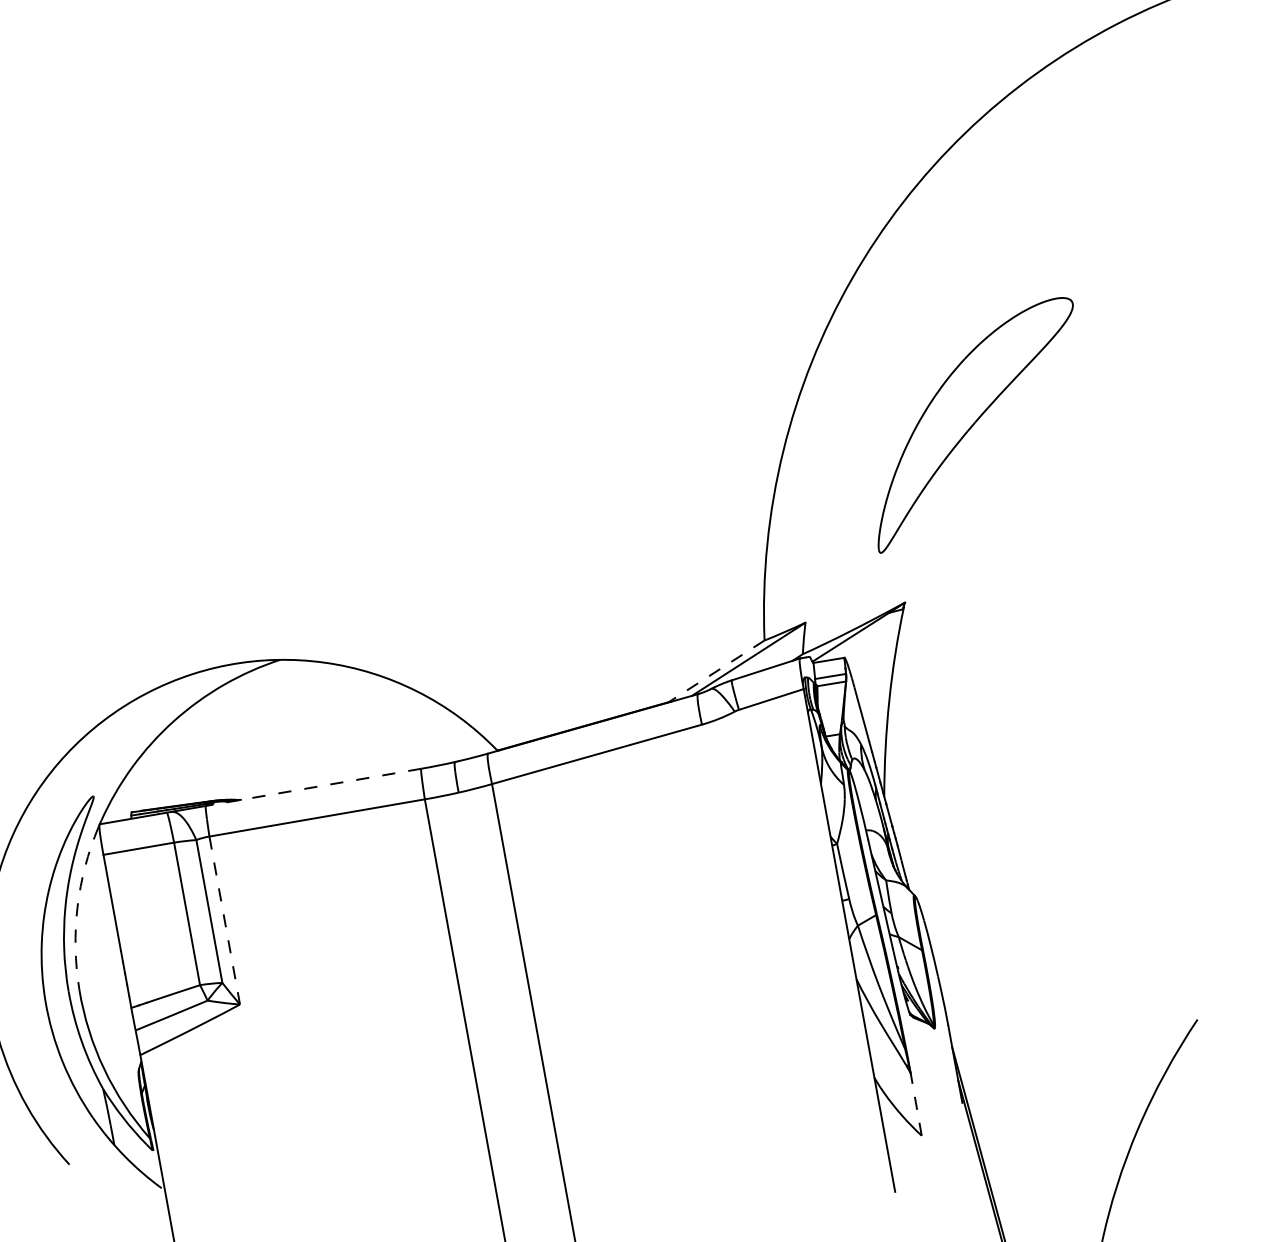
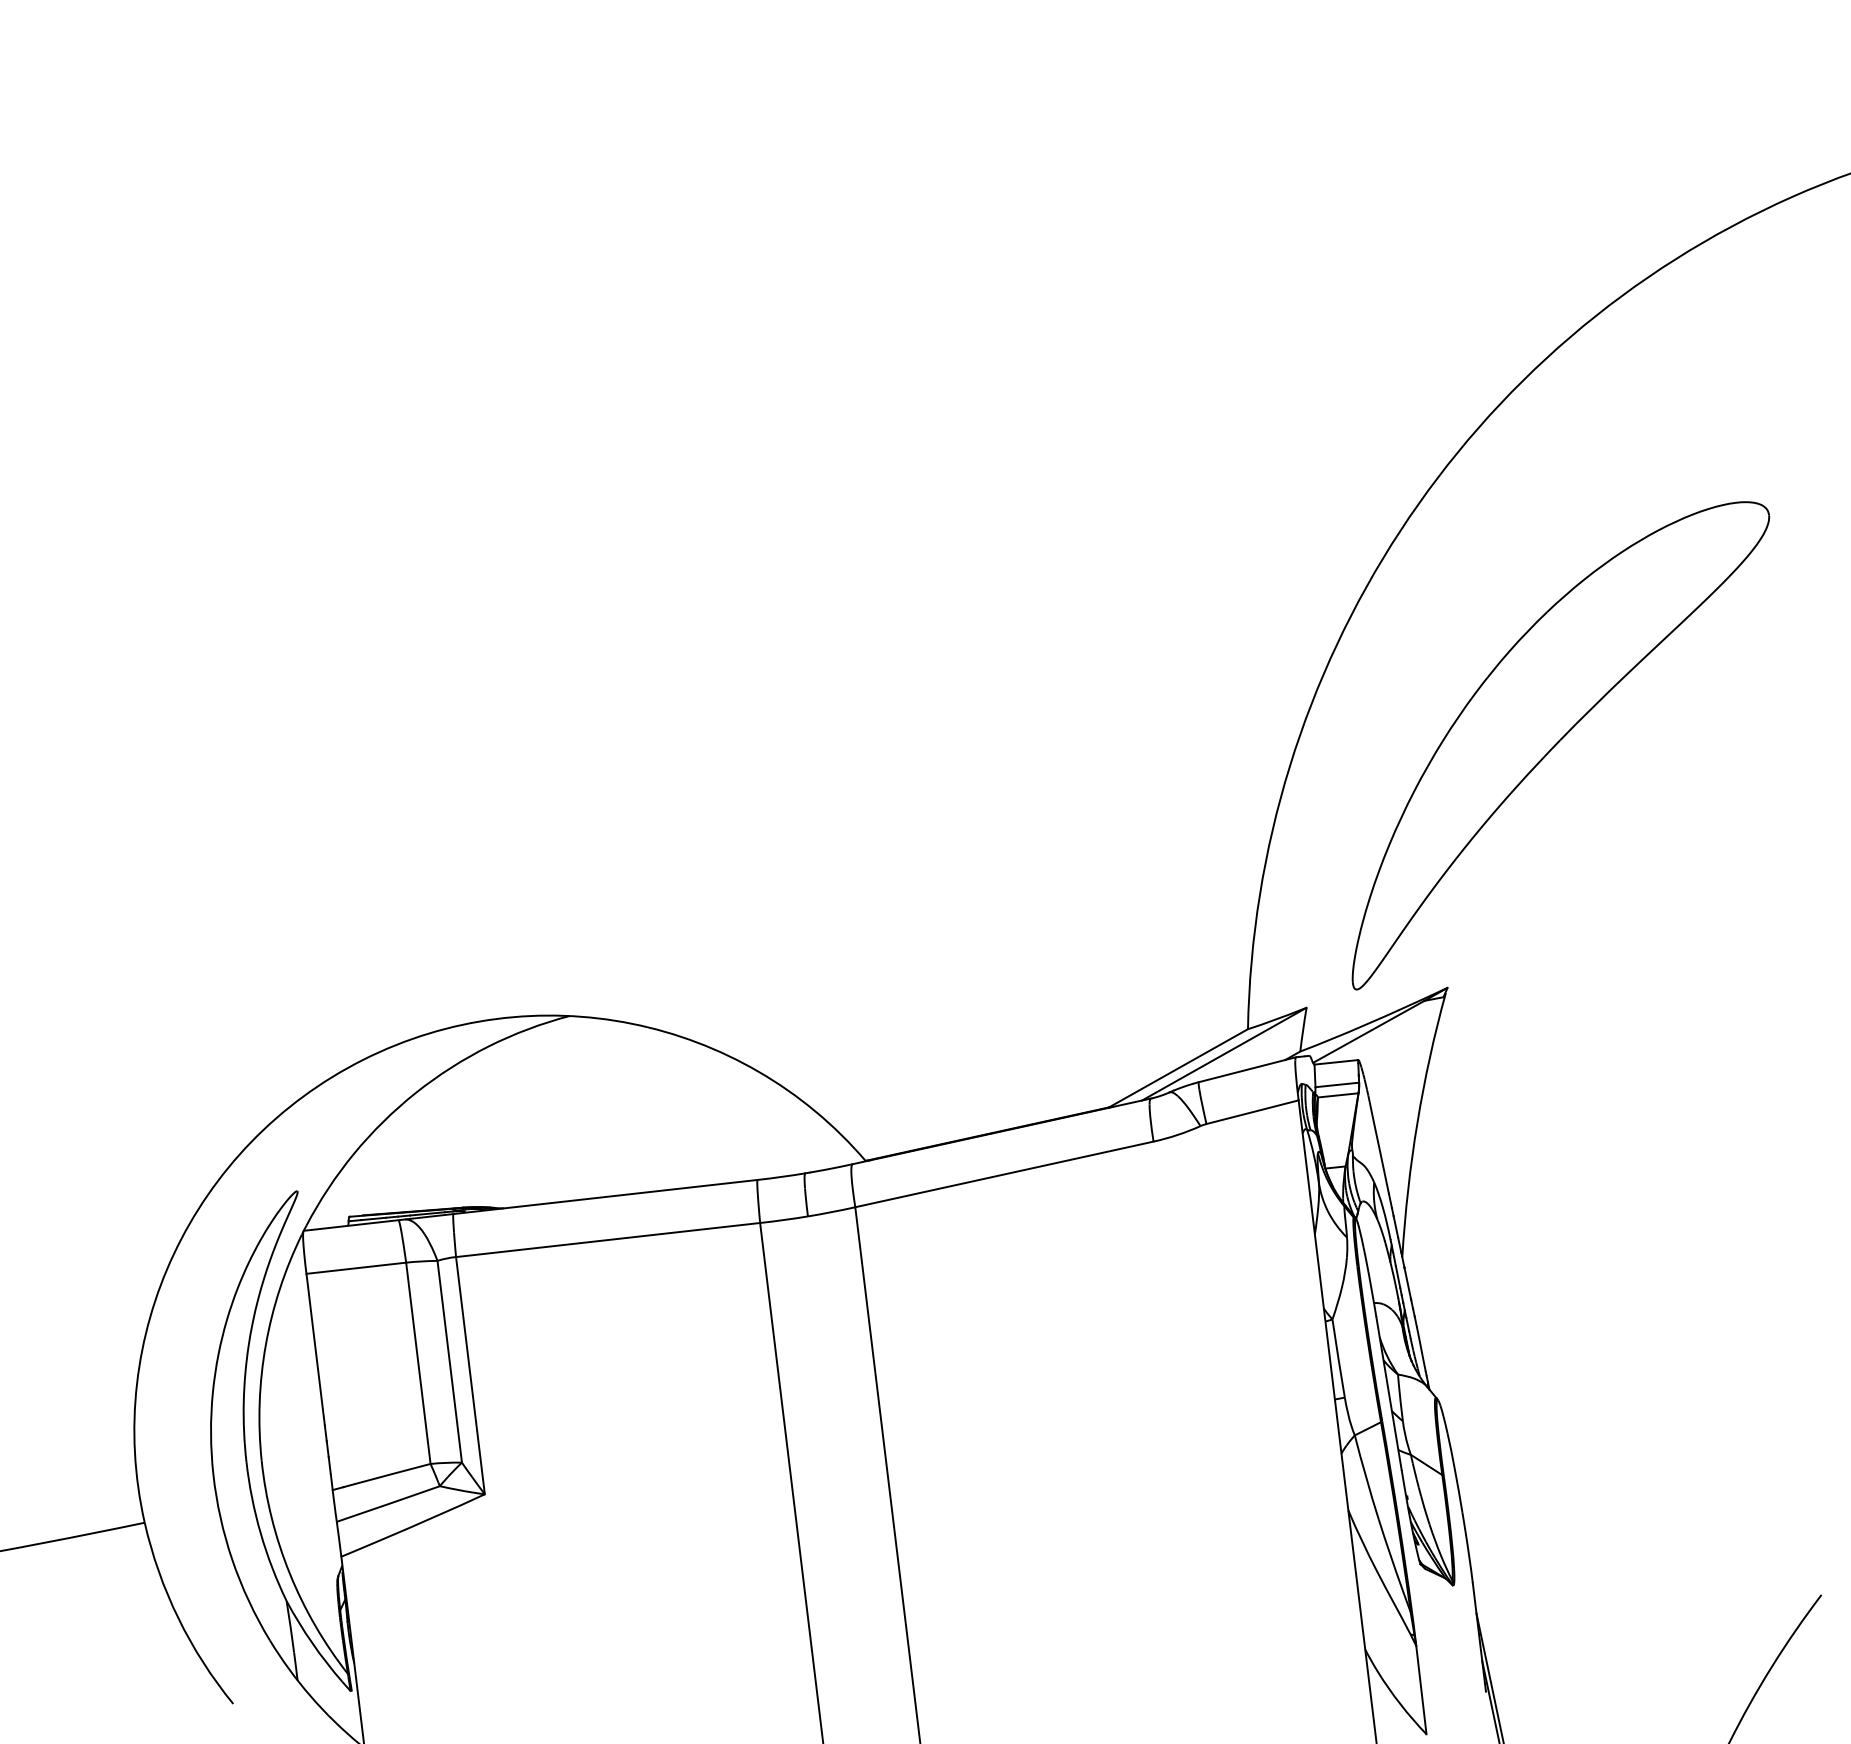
part: (975, 424) -> (1560, 745), size x1.43
line: (716, 671) -> (1178, 1068), dashed -> solid
line: (313, 787) -> (605, 1197), dashed -> solid
arc: (77, 906) -> (265, 1344), dashed -> solid
line: (224, 921) -> (470, 1376), dashed -> solid
line: (916, 1104) -> (1421, 1690), dashed -> solid

